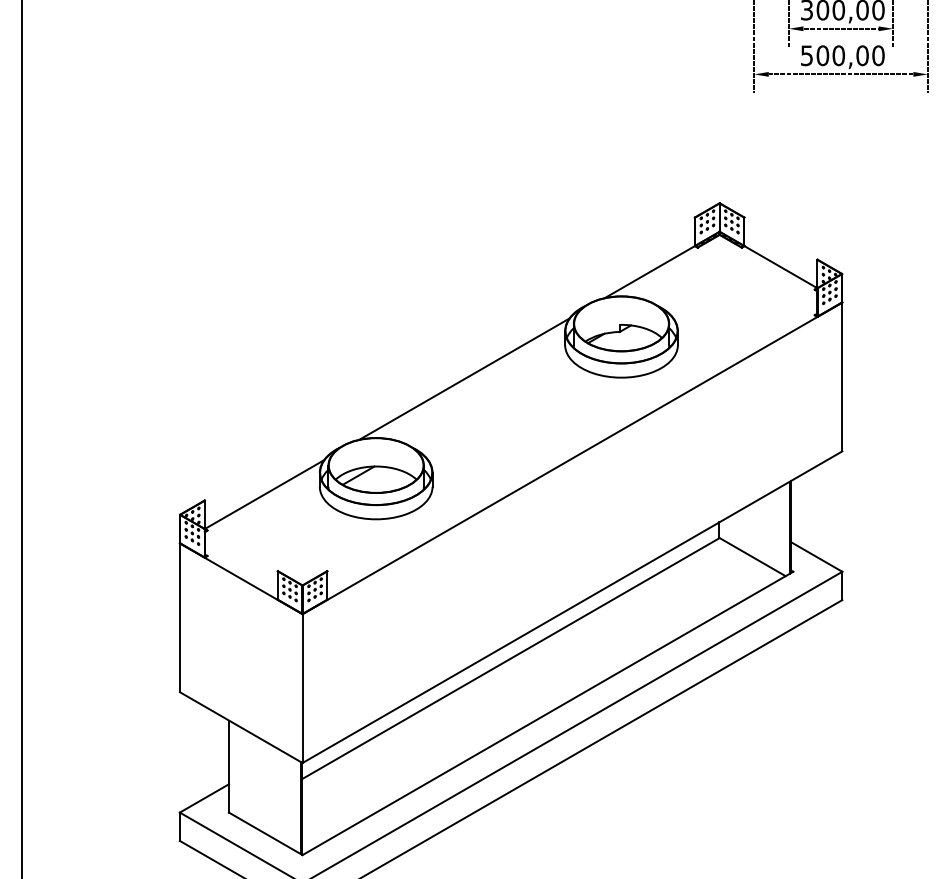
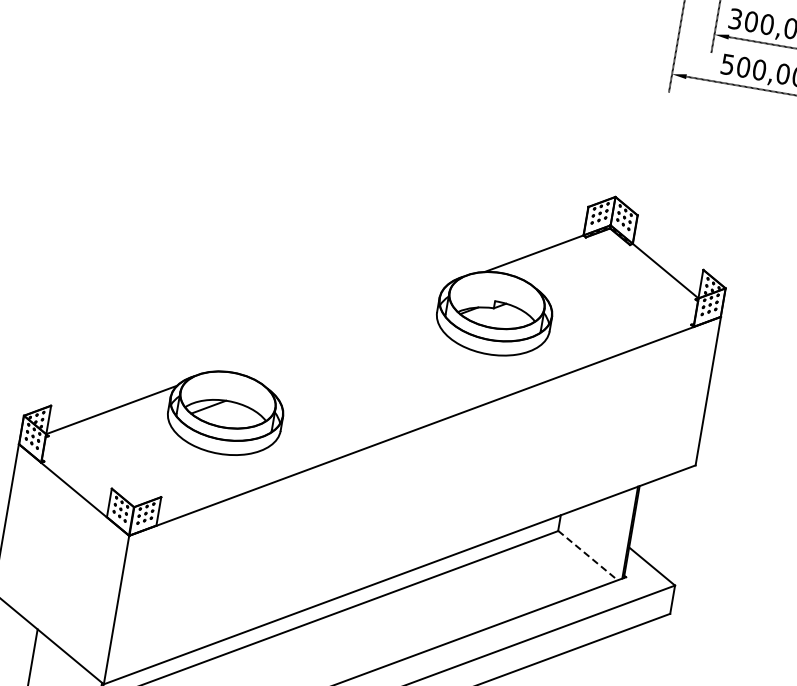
line: (464, 378) -> (331, 328), removed
line: (752, 557) -> (587, 555), solid -> dashed

